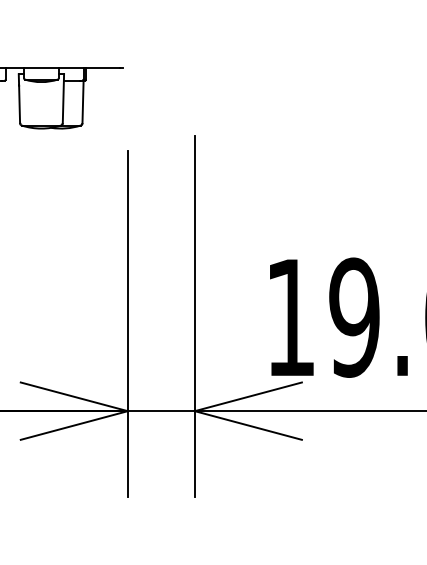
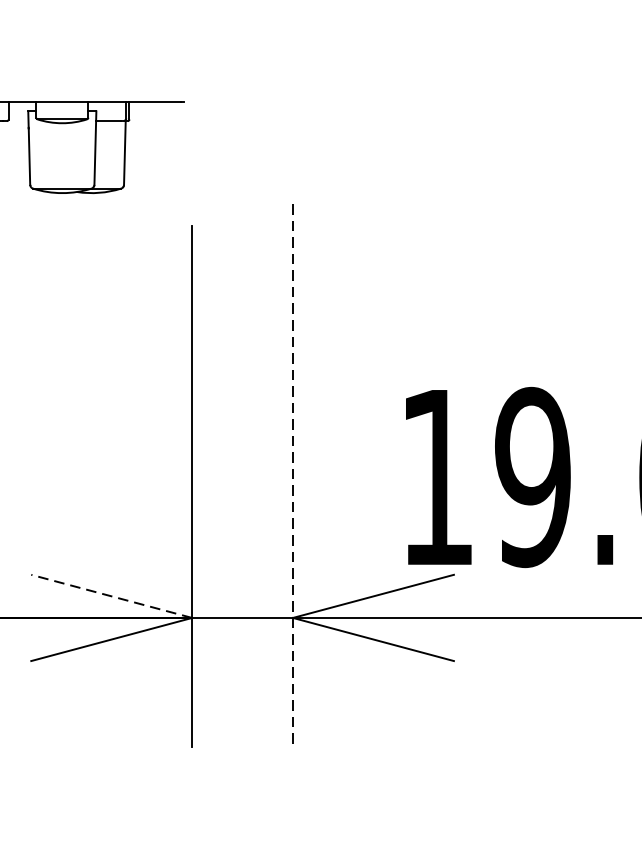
line: (194, 316) -> (292, 475), solid -> dashed
line: (73, 396) -> (110, 595), solid -> dashed

